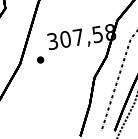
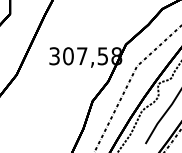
part: (40, 59) -> (38, 73), removed

